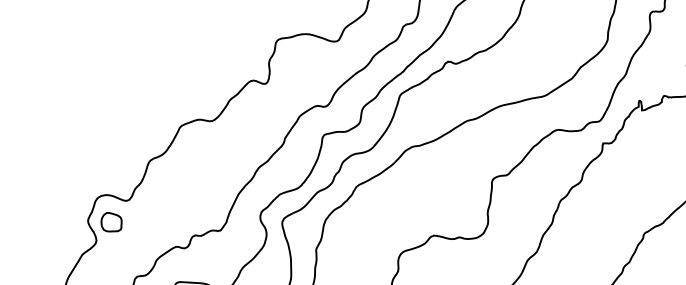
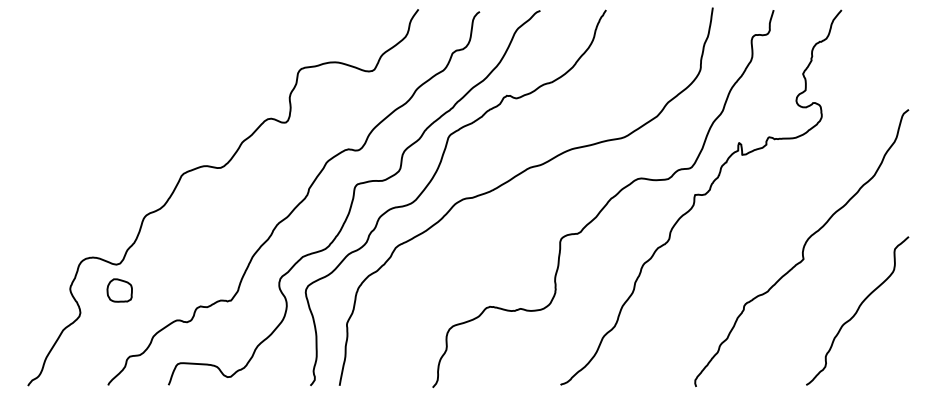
part: (111, 222) -> (119, 290), moved

